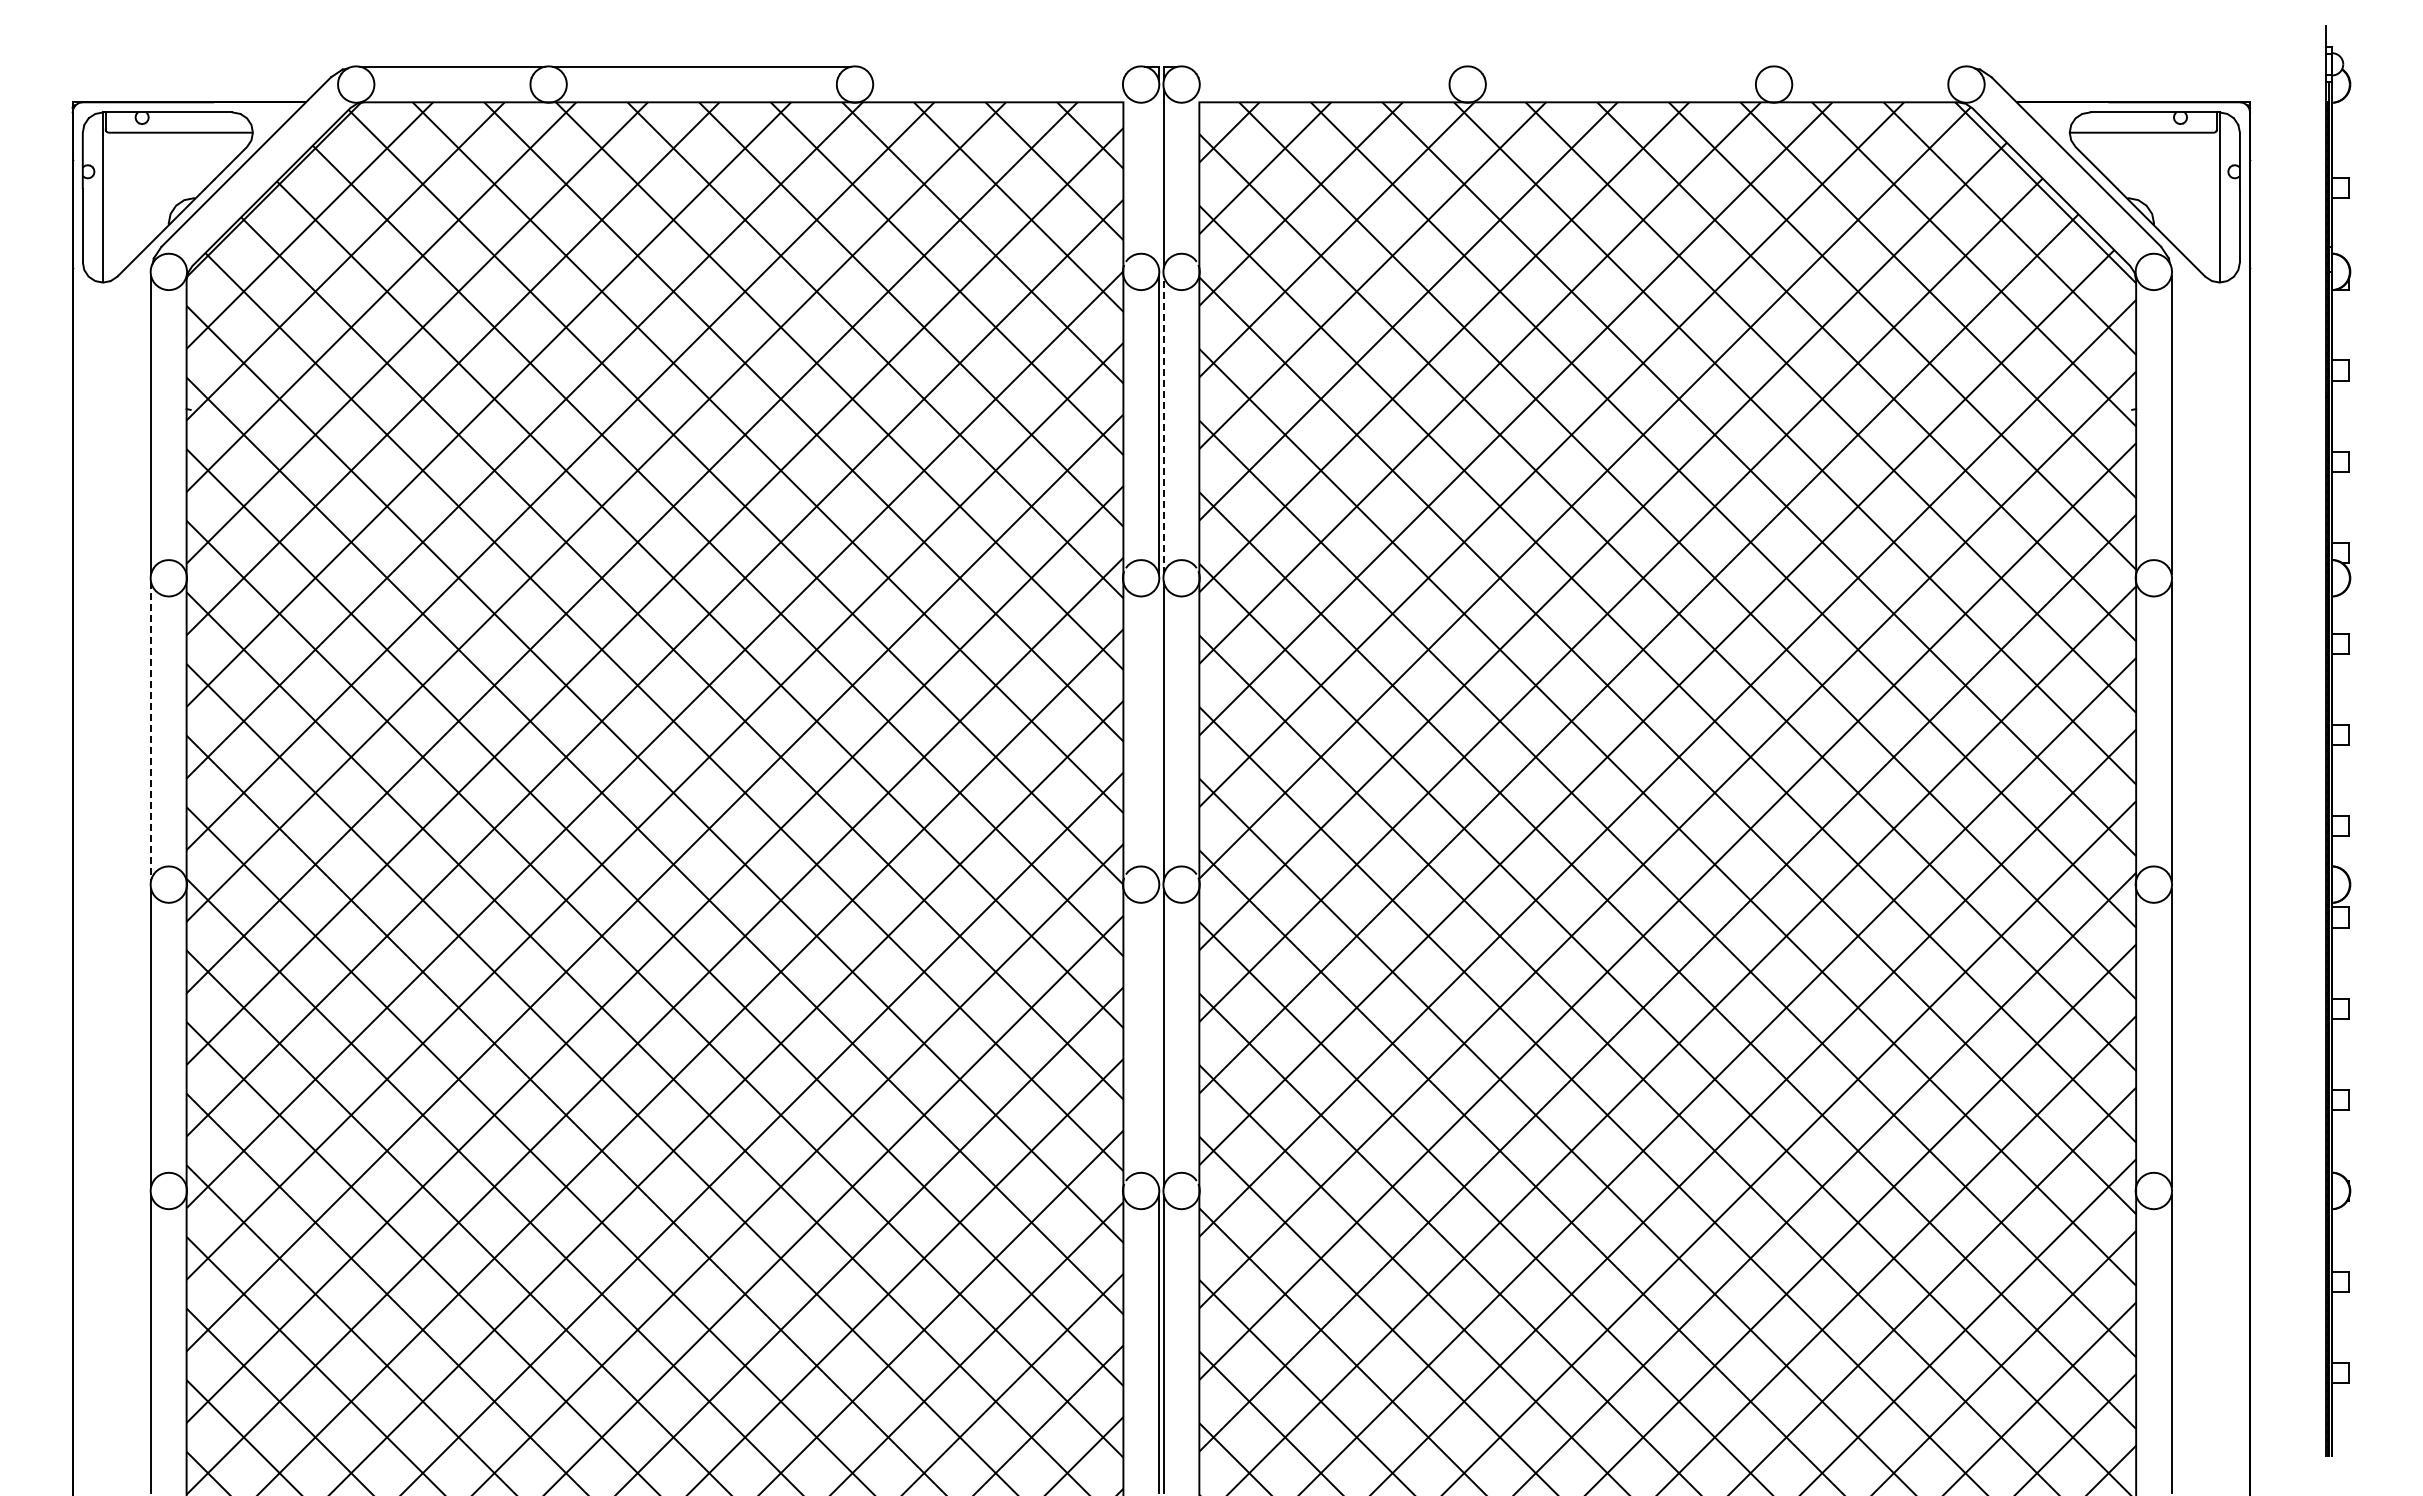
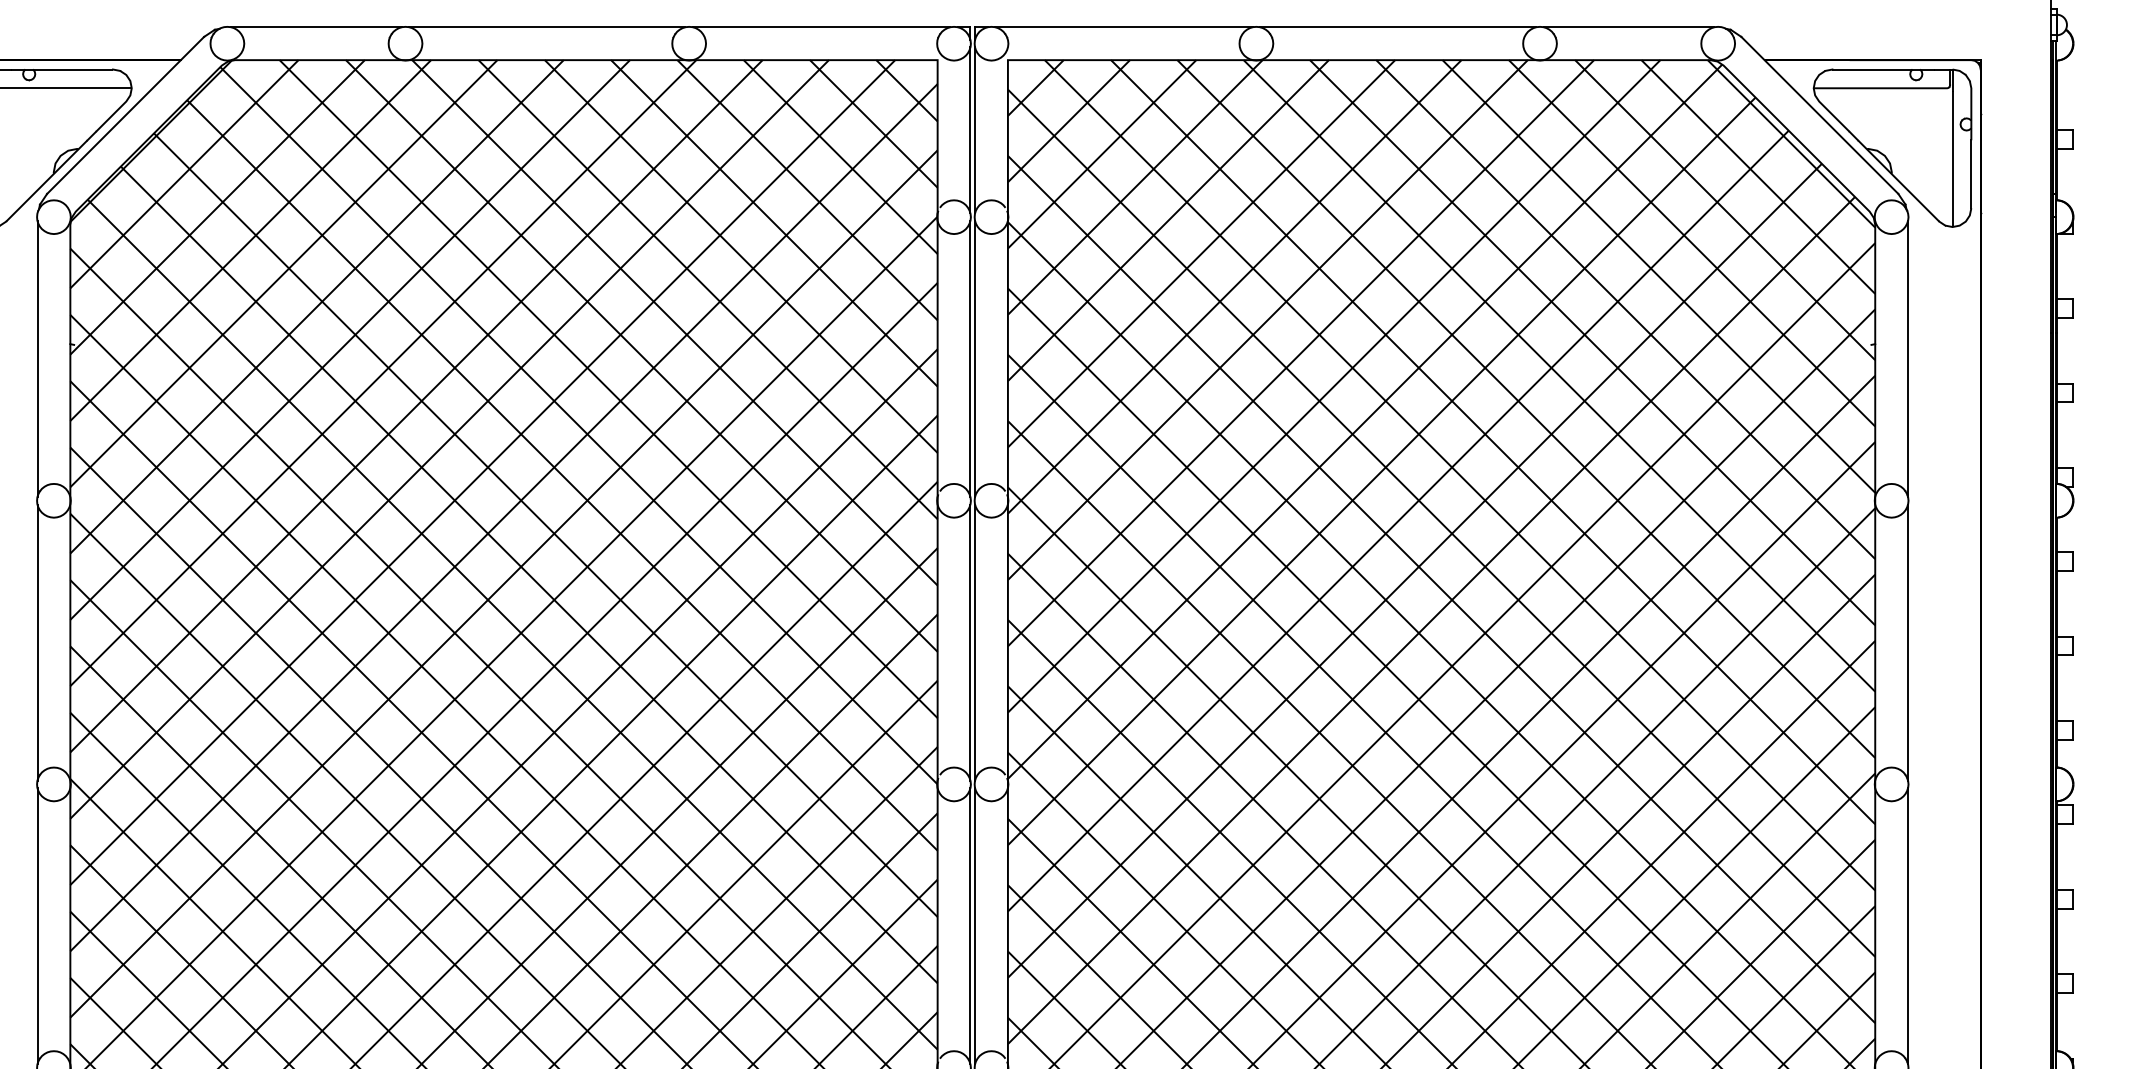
line: (997, 66) -> (821, 26), added
line: (1324, 66) -> (1123, 26), added
line: (1620, 66) -> (1397, 26), added
line: (1870, 66) -> (1629, 26), added
line: (1158, 177) -> (970, 129), added
line: (1163, 424) -> (974, 358), dashed -> solid
line: (151, 731) -> (37, 642), dashed -> solid
line: (1158, 731) -> (970, 642), added
line: (1158, 1037) -> (970, 925), added

